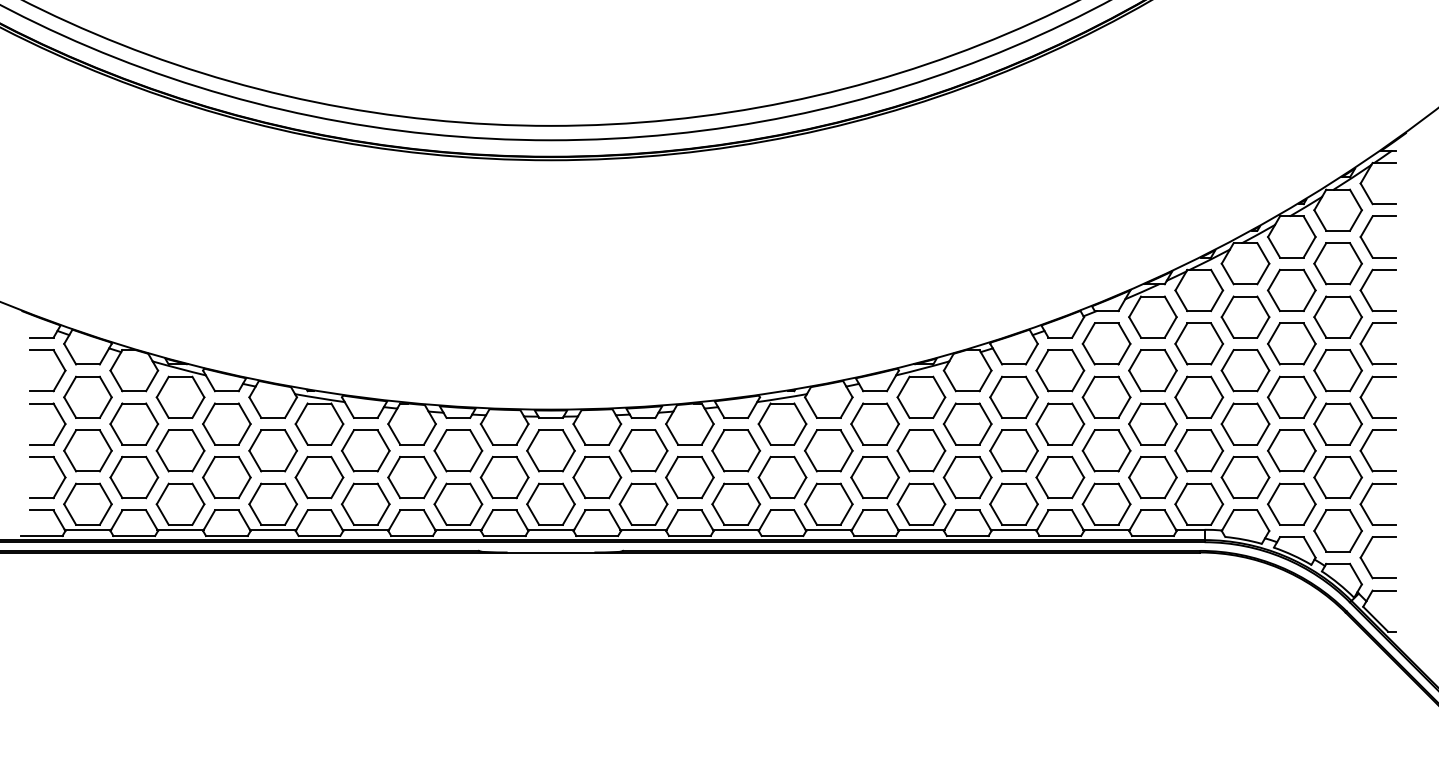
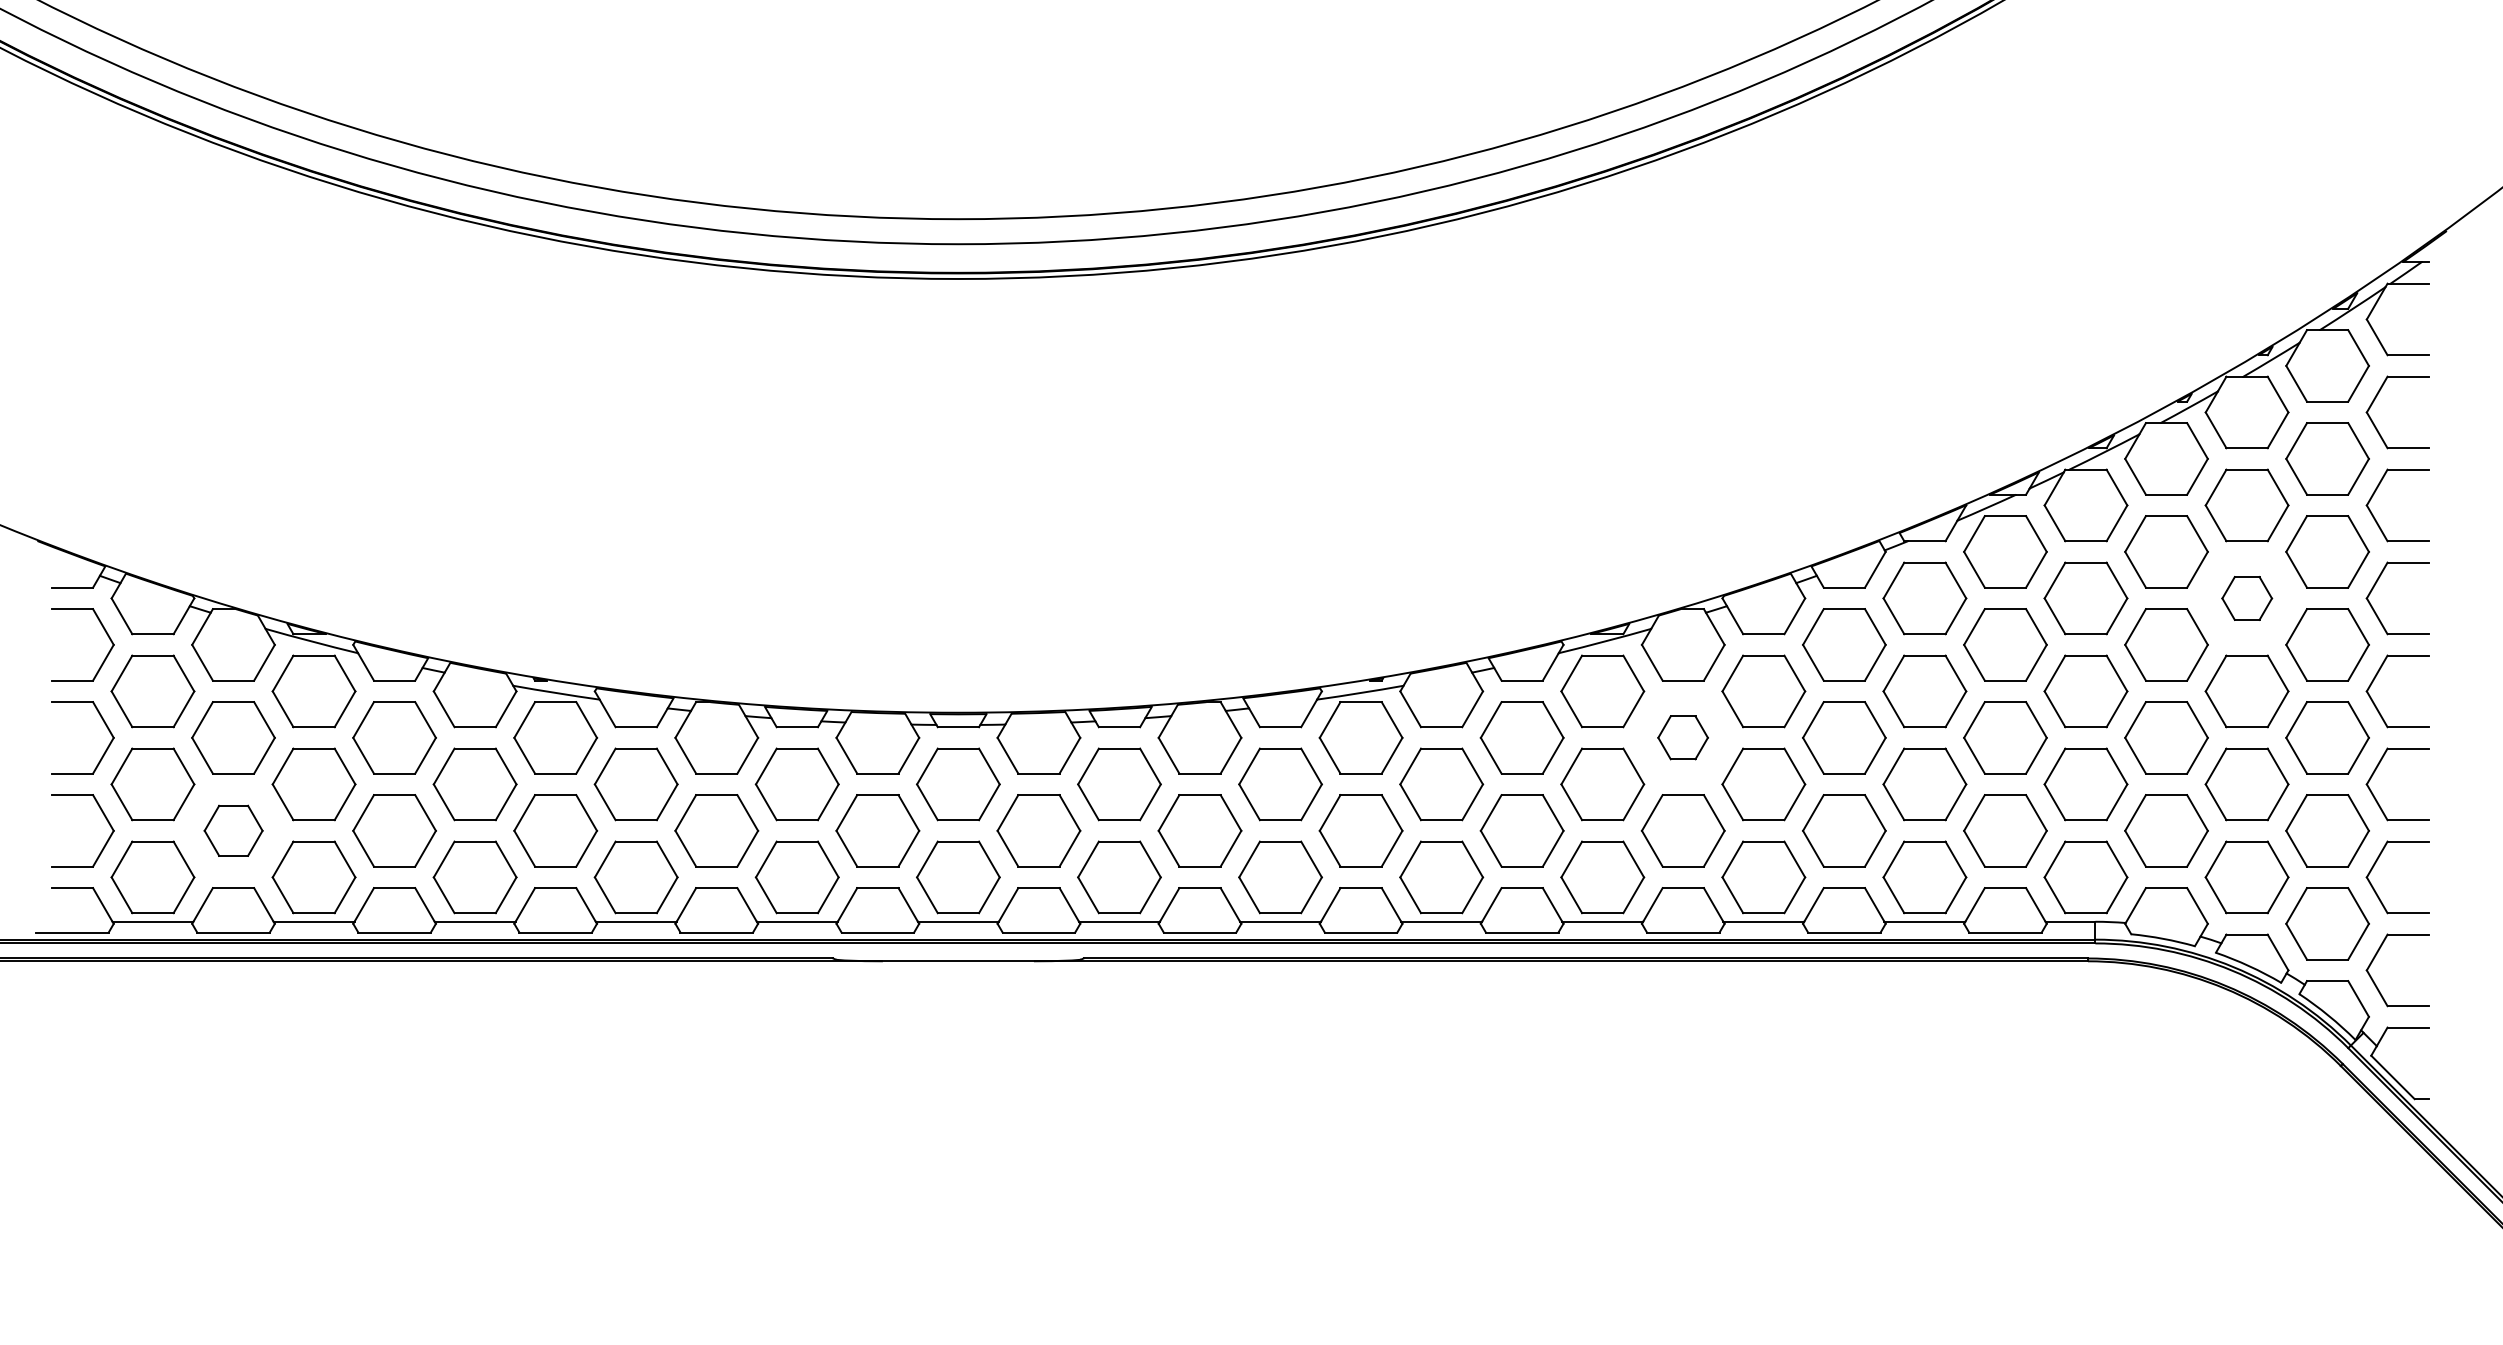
part: (1291, 343) -> (2246, 597), size x0.6
part: (967, 423) -> (1682, 736), size x0.6
part: (134, 477) -> (233, 830), size x0.7

